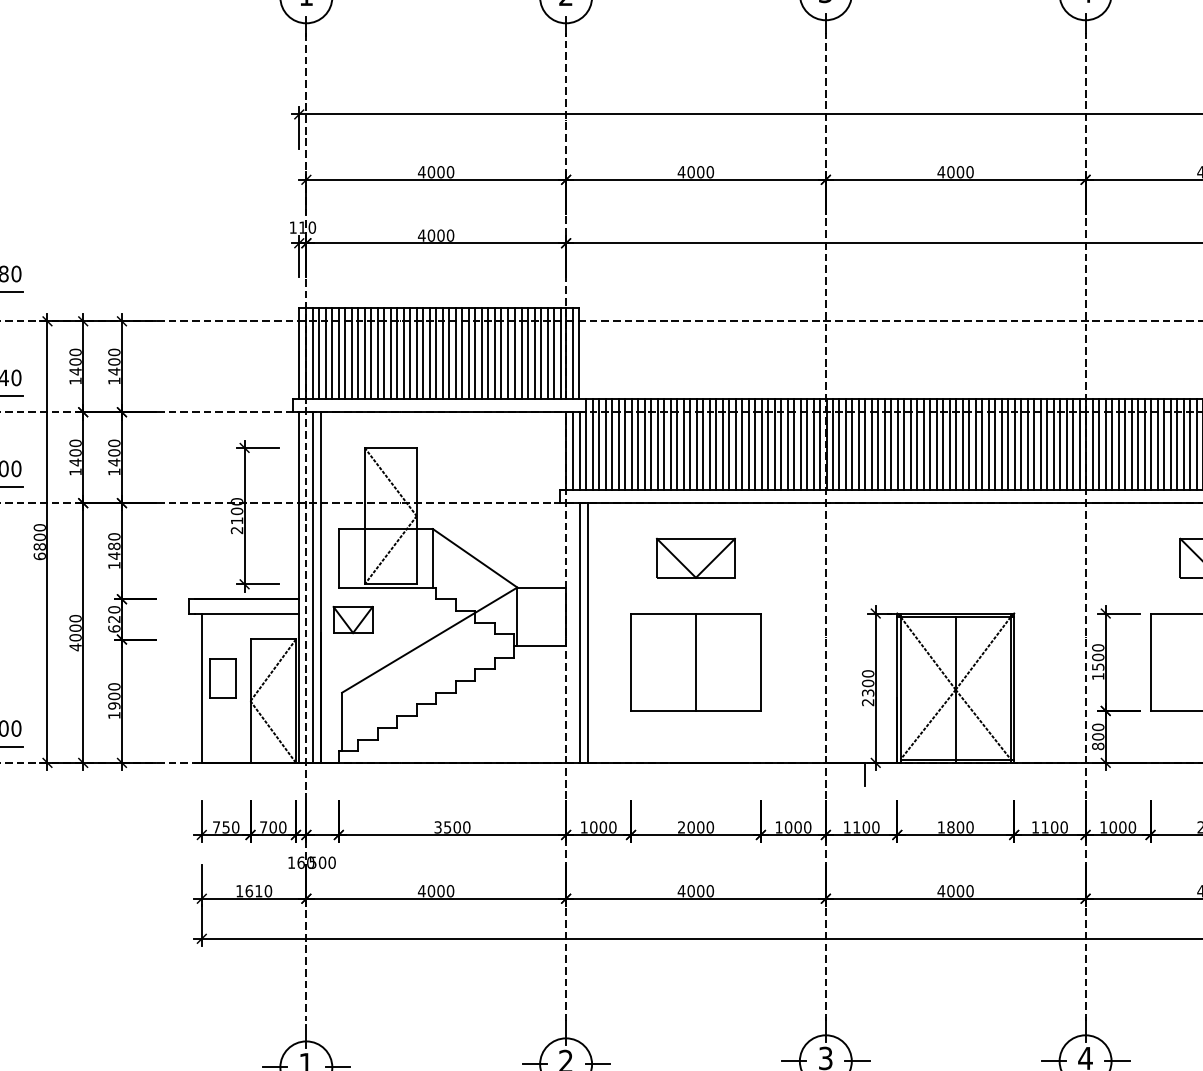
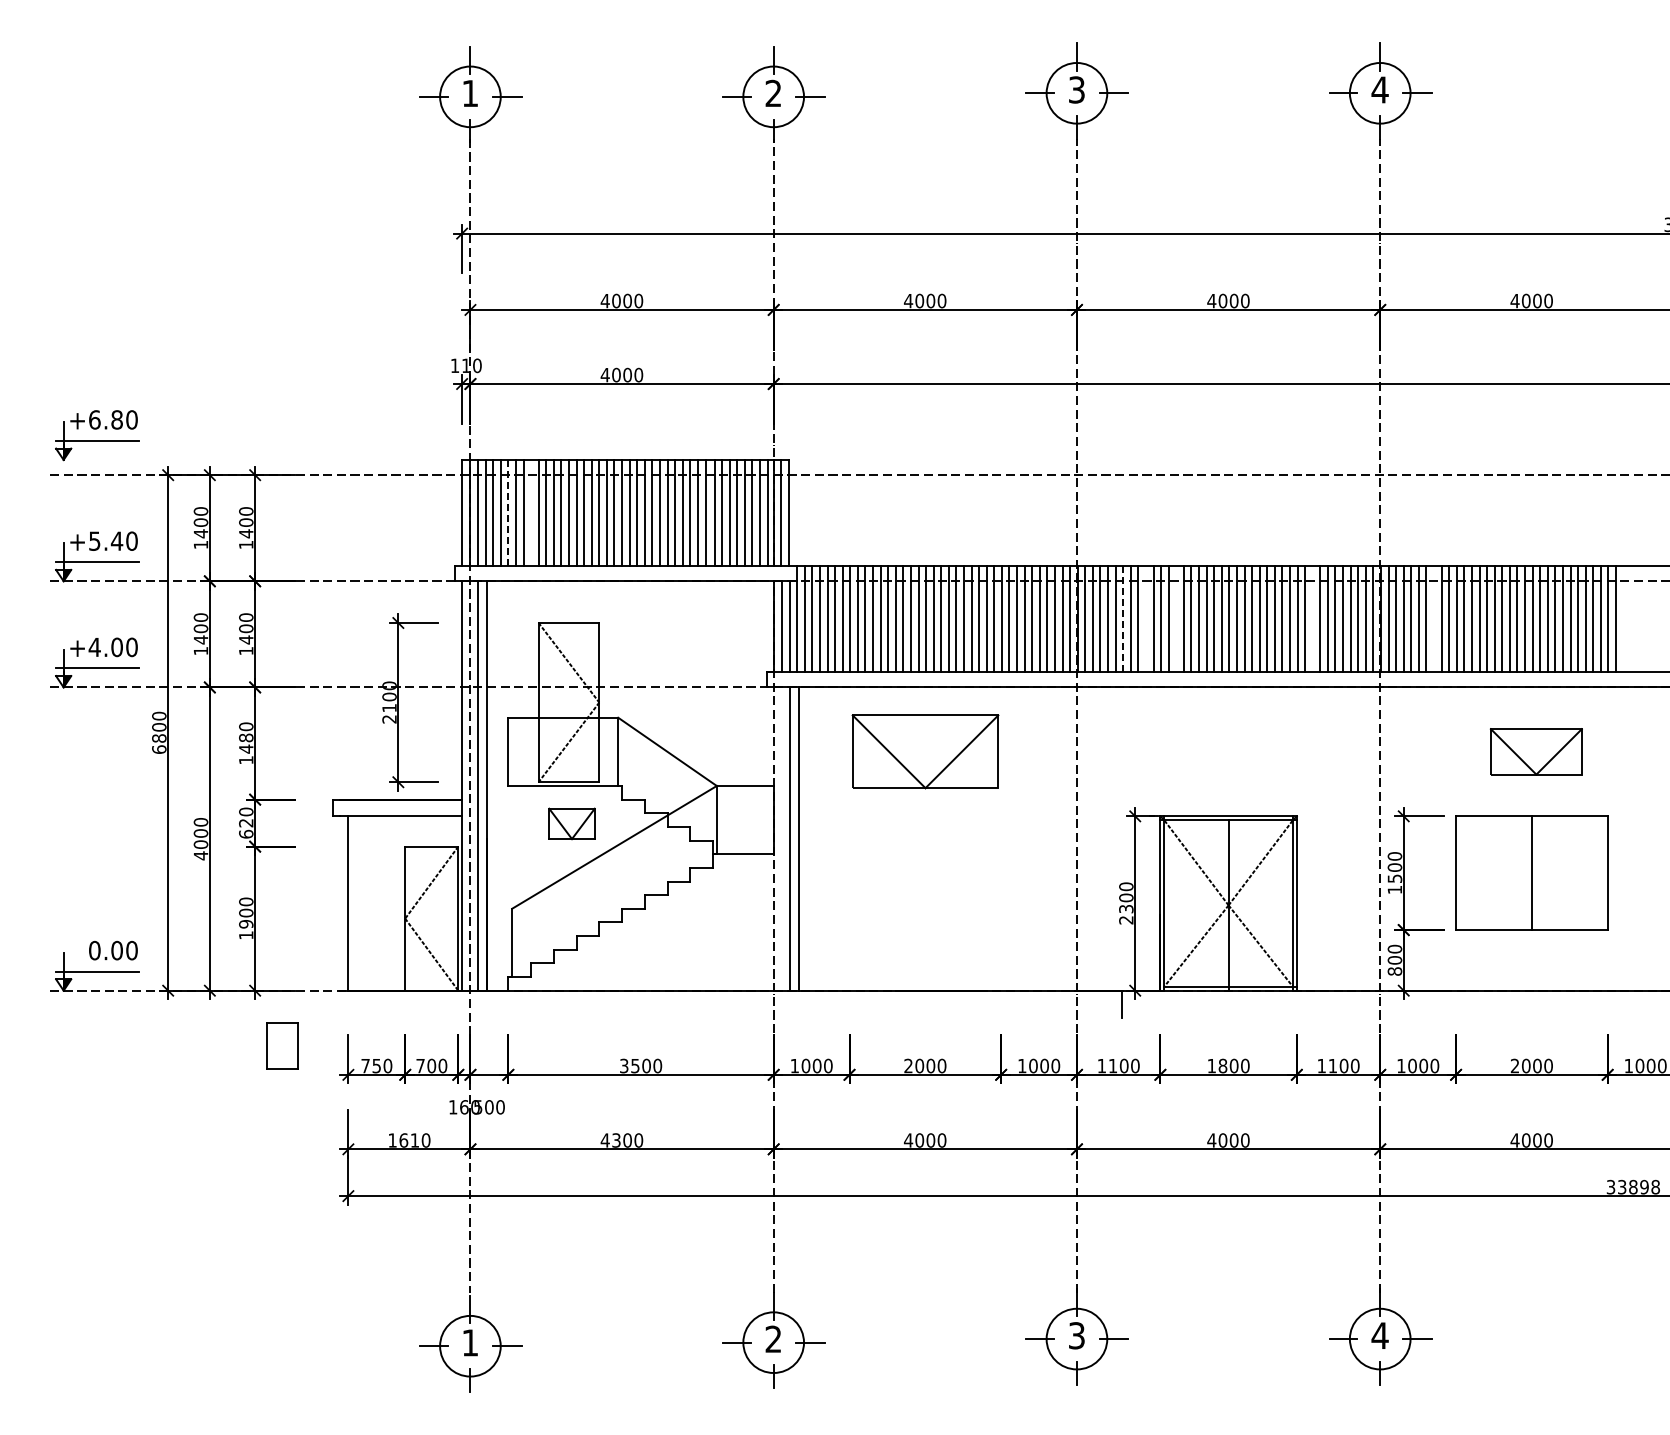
line: (358, 353) -> (531, 512), removed
line: (338, 354) -> (508, 513), solid -> dashed
line: (865, 444) -> (1123, 619), solid -> dashed
line: (884, 444) -> (1145, 619), removed
line: (911, 444) -> (1176, 619), removed
line: (1027, 444) -> (1312, 619), removed
line: (1132, 444) -> (1434, 619), removed
part: (695, 558) -> (924, 751), size x1.6
part: (352, 619) -> (571, 823), moved
part: (696, 661) -> (925, 872), removed
part: (223, 677) -> (282, 1045), moved
text: (431, 891) -> (616, 1140), 4000 -> 4300

